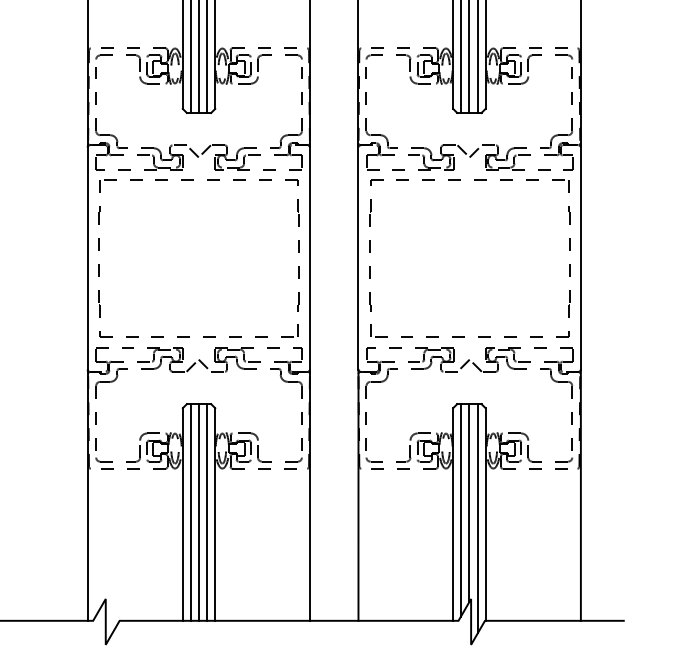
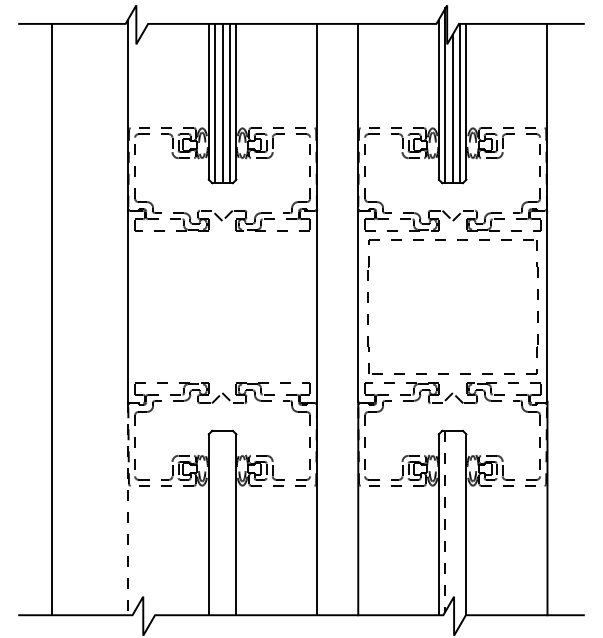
part: (194, 180) -> (218, 240), removed
line: (87, 495) -> (127, 508), solid -> dashed
line: (469, 502) -> (452, 514), removed
line: (461, 510) -> (445, 521), solid -> dashed
line: (190, 511) -> (215, 522), removed
line: (198, 511) -> (222, 522), removed
line: (207, 511) -> (229, 522), removed
line: (477, 517) -> (459, 527), removed

